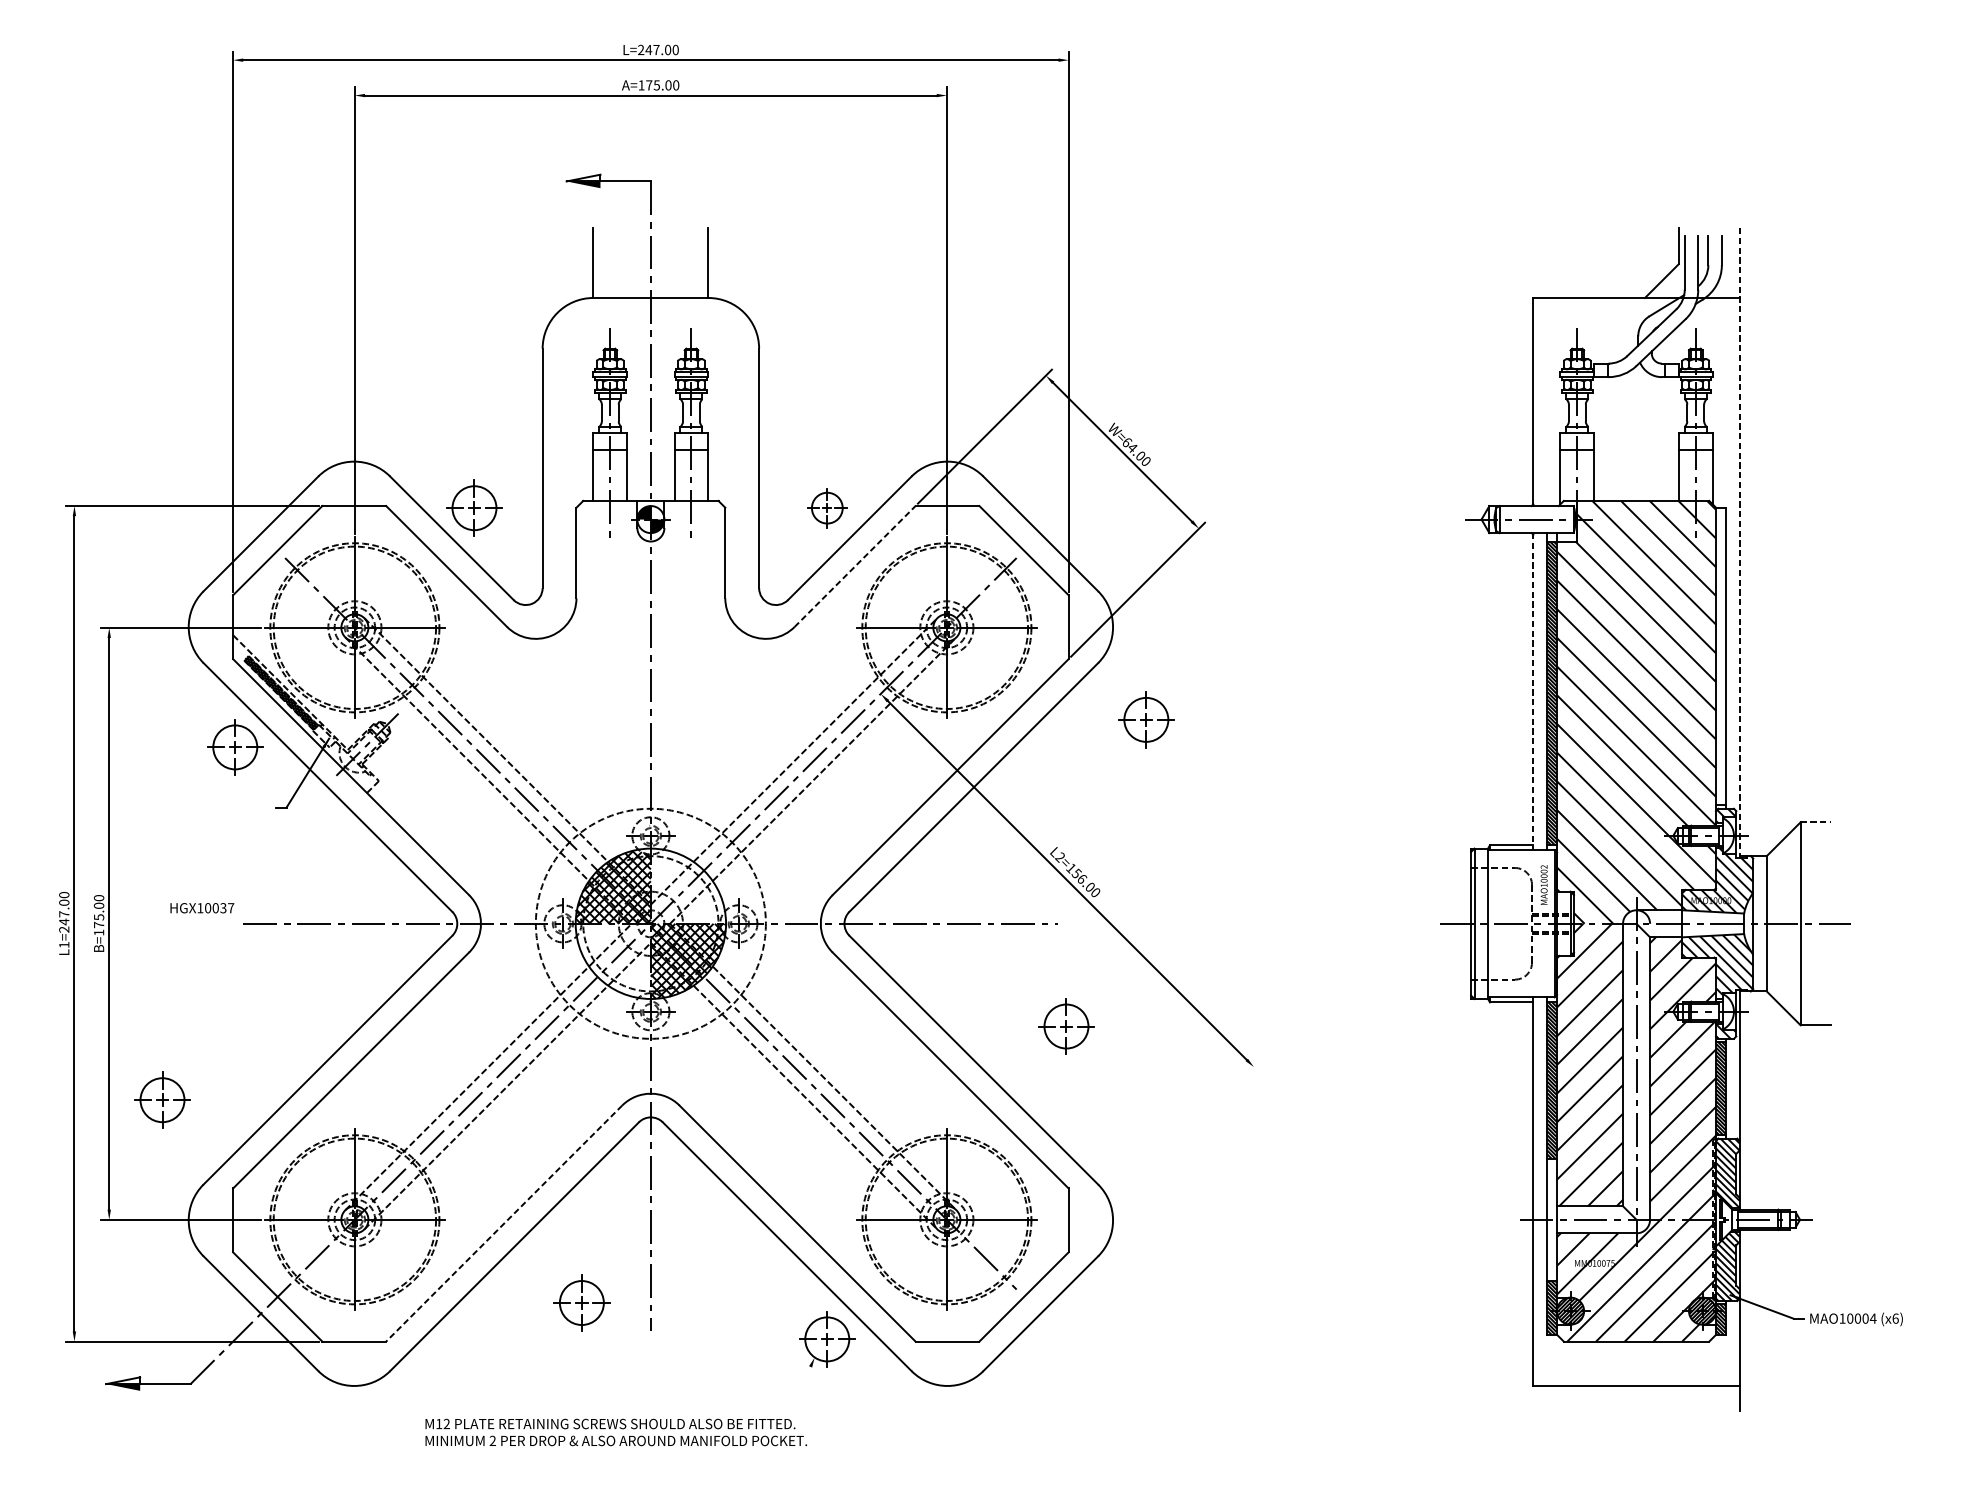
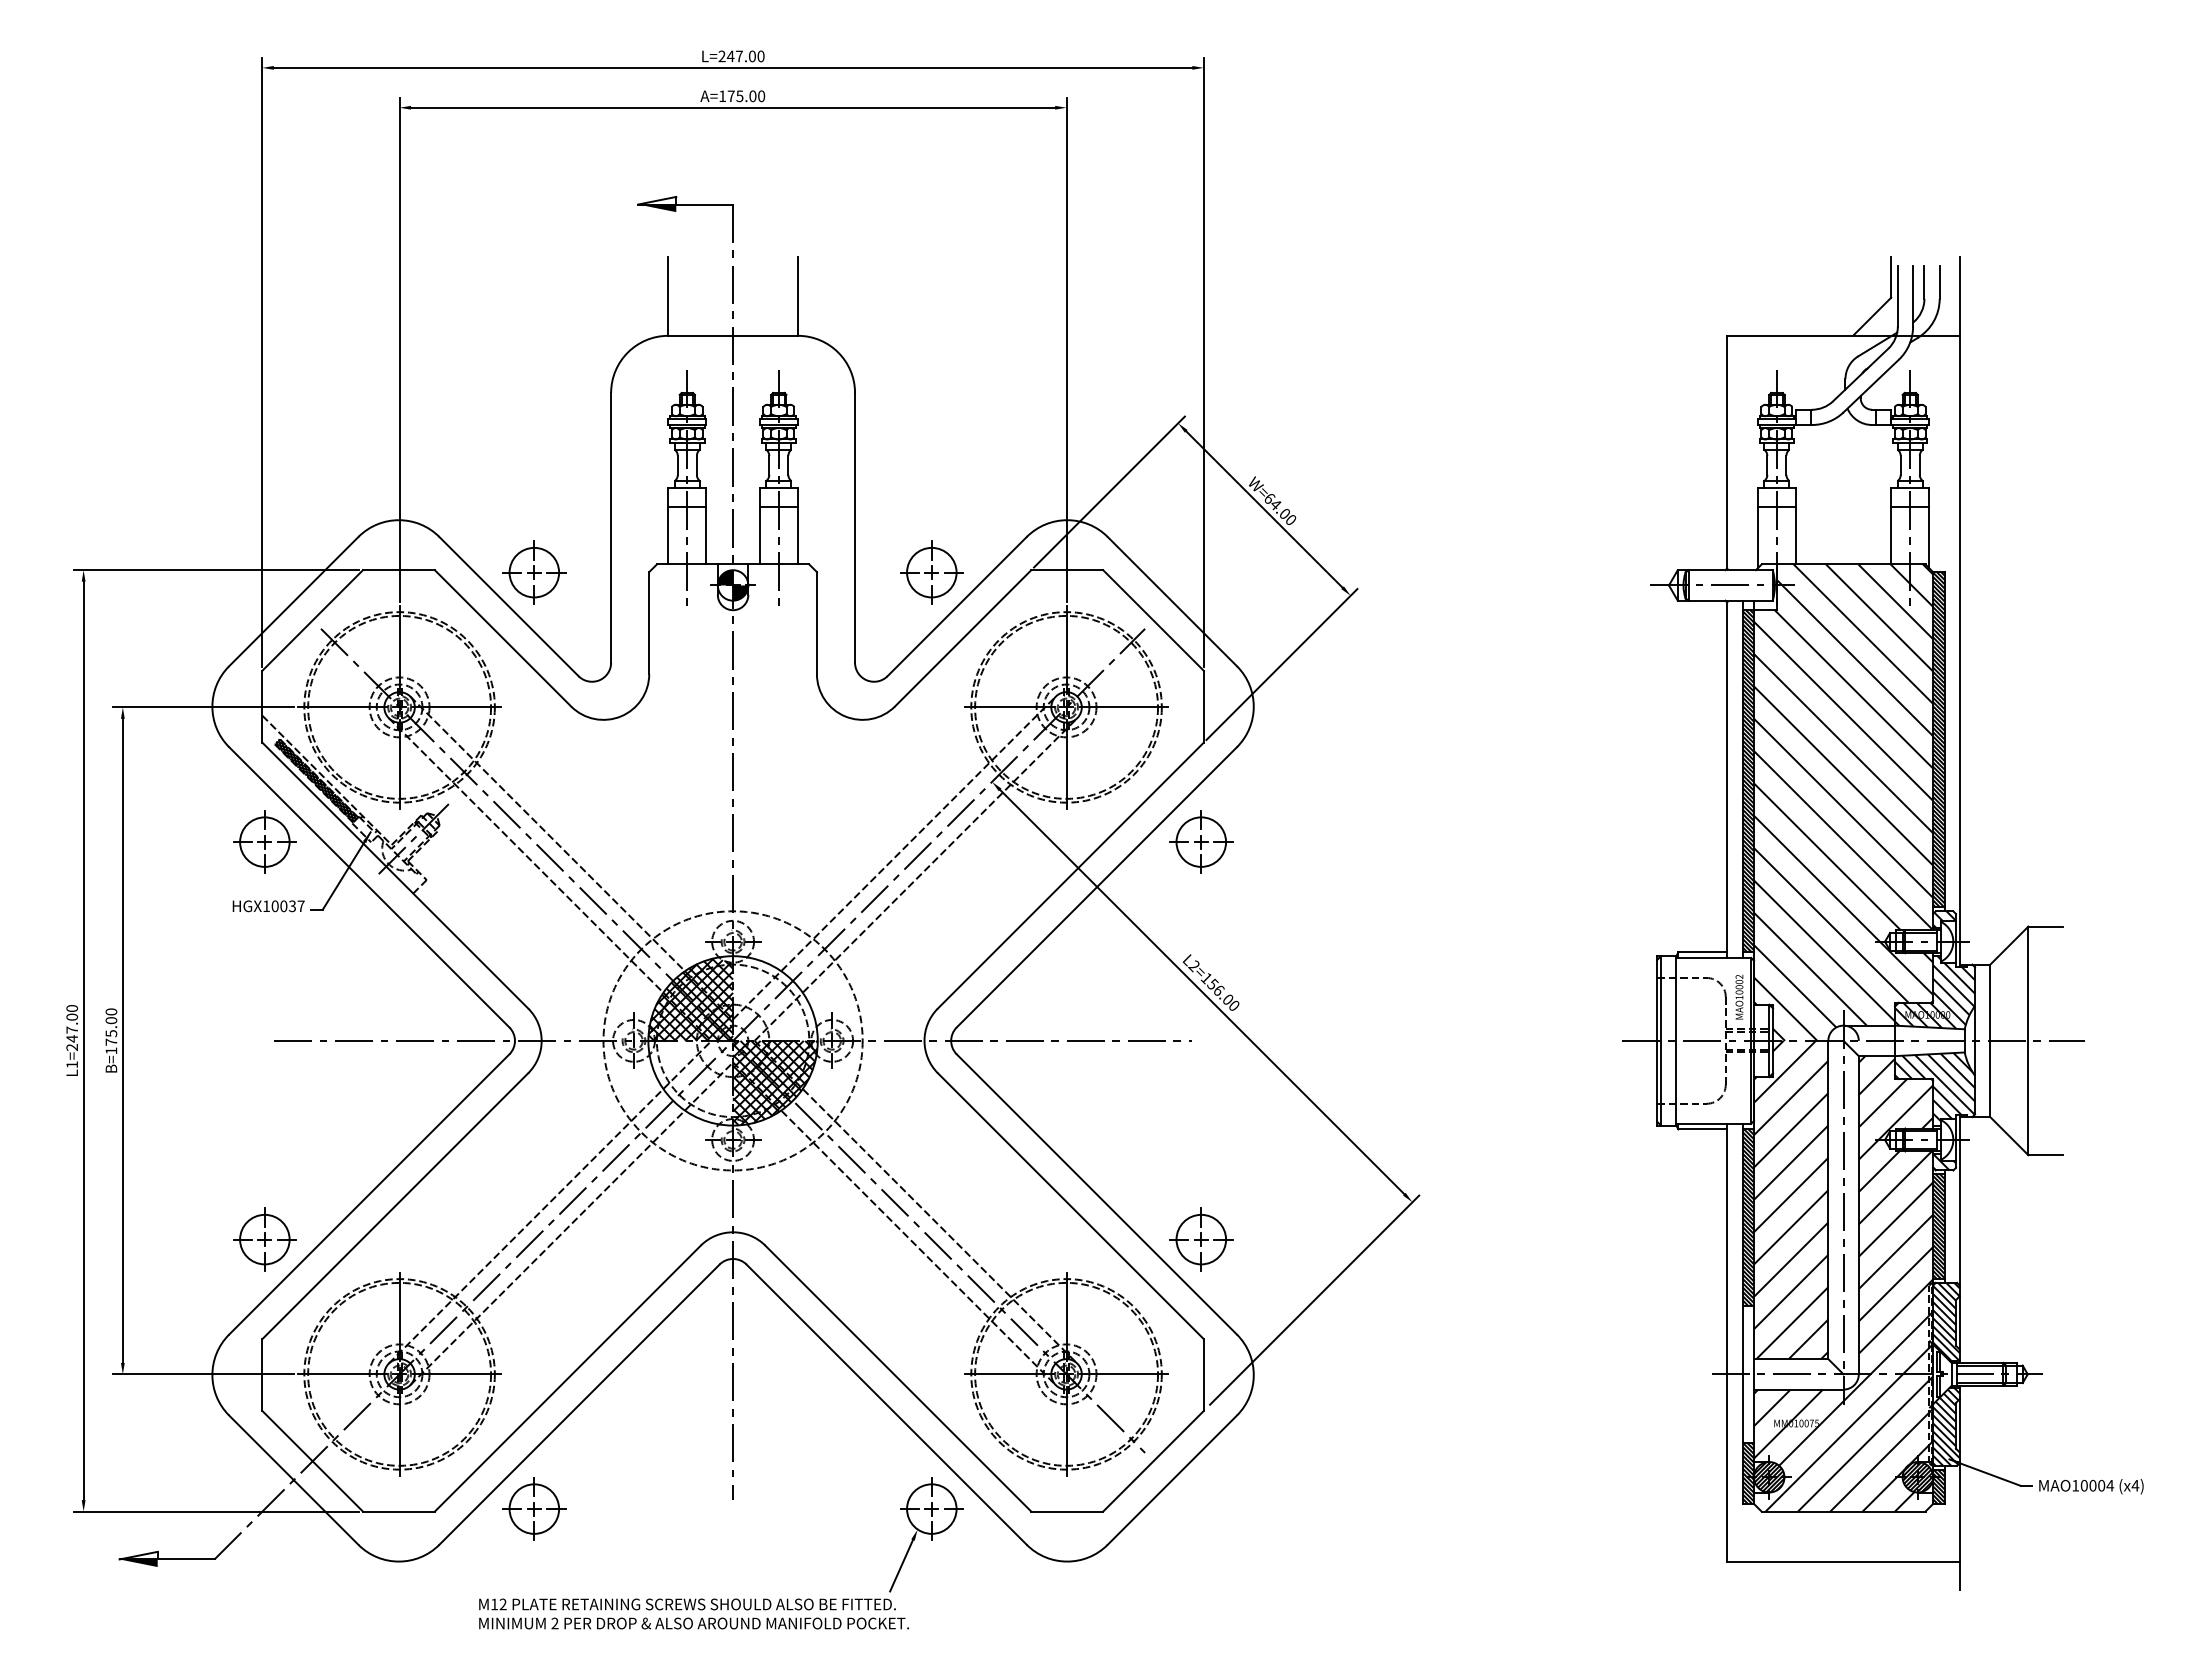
part: (827, 508) -> (931, 572), size x1.43
line: (1739, 542) -> (1959, 611), dashed -> solid
line: (855, 566) -> (963, 638), dashed -> solid
hatch: (1720, 656) -> (1938, 739), added
line: (1533, 691) -> (1727, 779), dashed -> solid
part: (1146, 719) -> (1201, 841), moved
line: (1816, 822) -> (2046, 926), dashed -> solid
text: (202, 908) -> (268, 906), moved
part: (1066, 1026) -> (1201, 1239), moved
part: (162, 1100) -> (264, 1239), moved
line: (1166, 1153) -> (1314, 1299), added
line: (503, 1223) -> (567, 1378), dashed -> solid
part: (582, 1302) -> (534, 1508), moved
text: (1895, 1318) -> (2135, 1485), (x6) -> (x4)
line: (800, 1389) -> (901, 1565), added

